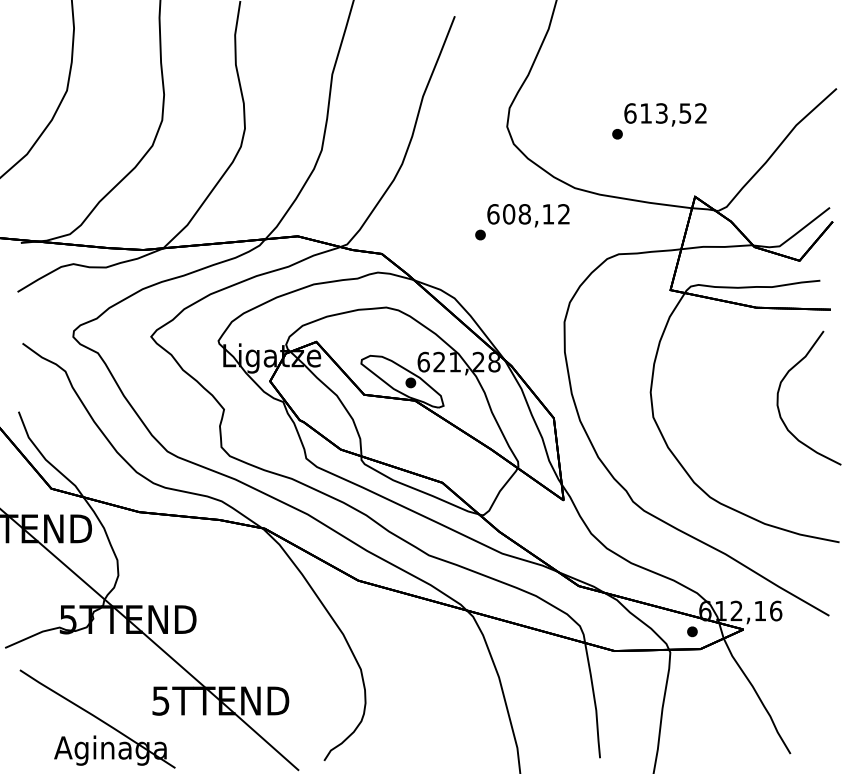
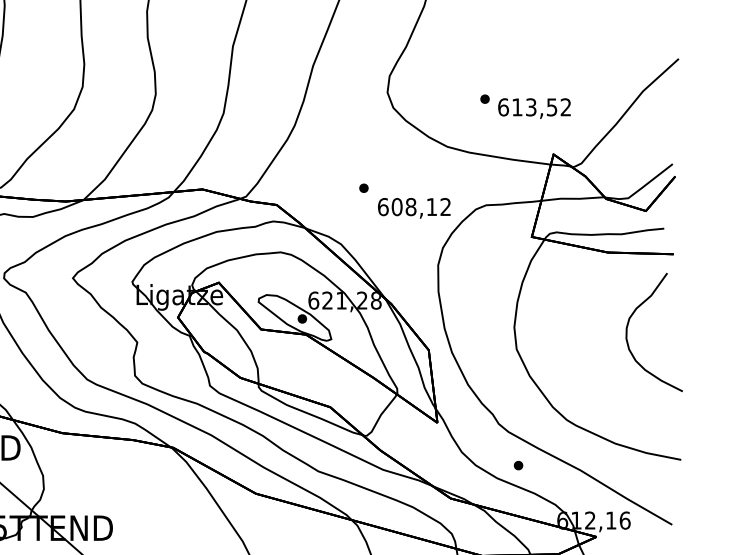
text: (665, 114) -> (534, 108), moved
text: (528, 215) -> (414, 208), moved
part: (692, 631) -> (518, 465), moved

